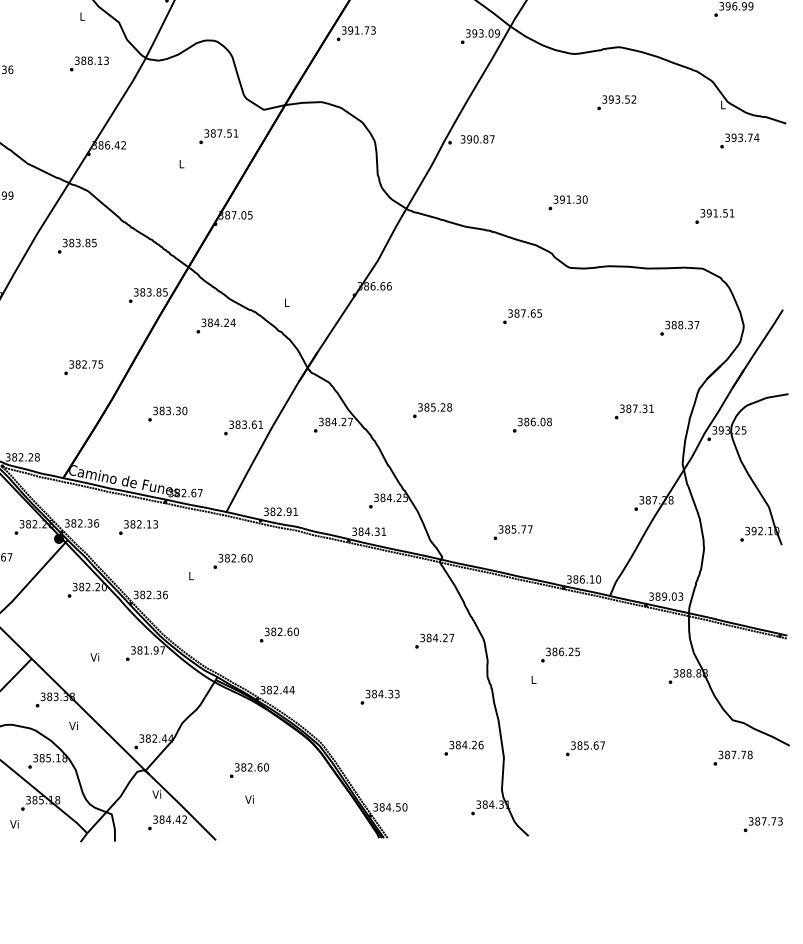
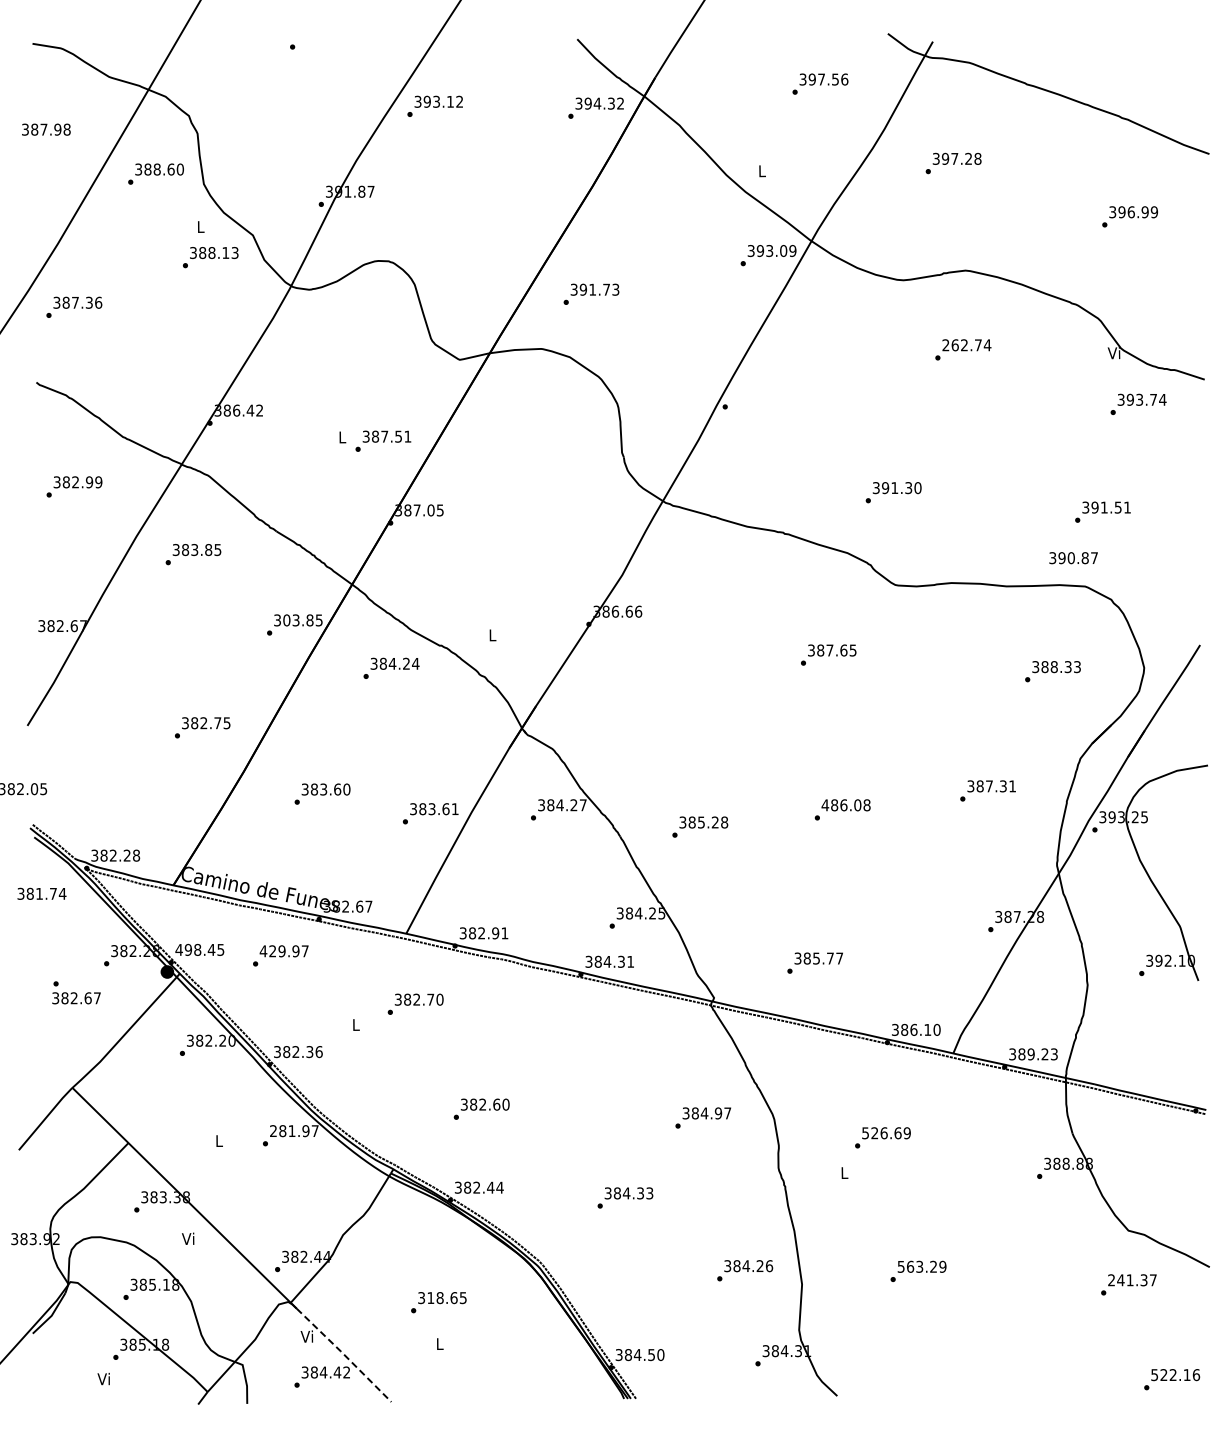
text: (356, 33) -> (591, 293), moved
text: (89, 63) -> (210, 257), moved
text: (619, 99) -> (966, 345), 393.52 -> 262.74
text: (722, 105) -> (1113, 353), L -> Vi
text: (218, 136) -> (383, 440), moved
text: (477, 139) -> (1073, 558), moved
text: (142, 292) -> (286, 620), 383.85 -> 303.85
text: (697, 325) -> (1077, 667), 388.37 -> 388.33
text: (178, 410) -> (337, 789), 383.30 -> 383.60
text: (432, 410) -> (700, 826), moved
text: (520, 422) -> (825, 805), 386.08 -> 486.08
text: (81, 523) -> (199, 949), 382.36 -> 498.45
text: (140, 524) -> (283, 951), 382.13 -> 429.97
text: (243, 558) -> (430, 999), 382.60 -> 382.70
text: (673, 596) -> (1044, 1054), 389.03 -> 389.23
text: (445, 638) -> (718, 1113), 384.27 -> 384.97
text: (133, 650) -> (273, 1131), 381.97 -> 281.97
text: (563, 652) -> (886, 1133), 386.25 -> 526.69
text: (94, 657) -> (218, 1140), Vi -> L
text: (588, 745) -> (922, 1266), 385.67 -> 563.29
text: (735, 755) -> (1132, 1280), 387.78 -> 241.37
text: (254, 767) -> (446, 1298), 382.60 -> 318.65
text: (249, 799) -> (438, 1343), Vi -> L
line: (183, 807) -> (344, 1355), solid -> dashed
text: (765, 821) -> (1175, 1375), 387.73 -> 522.16

